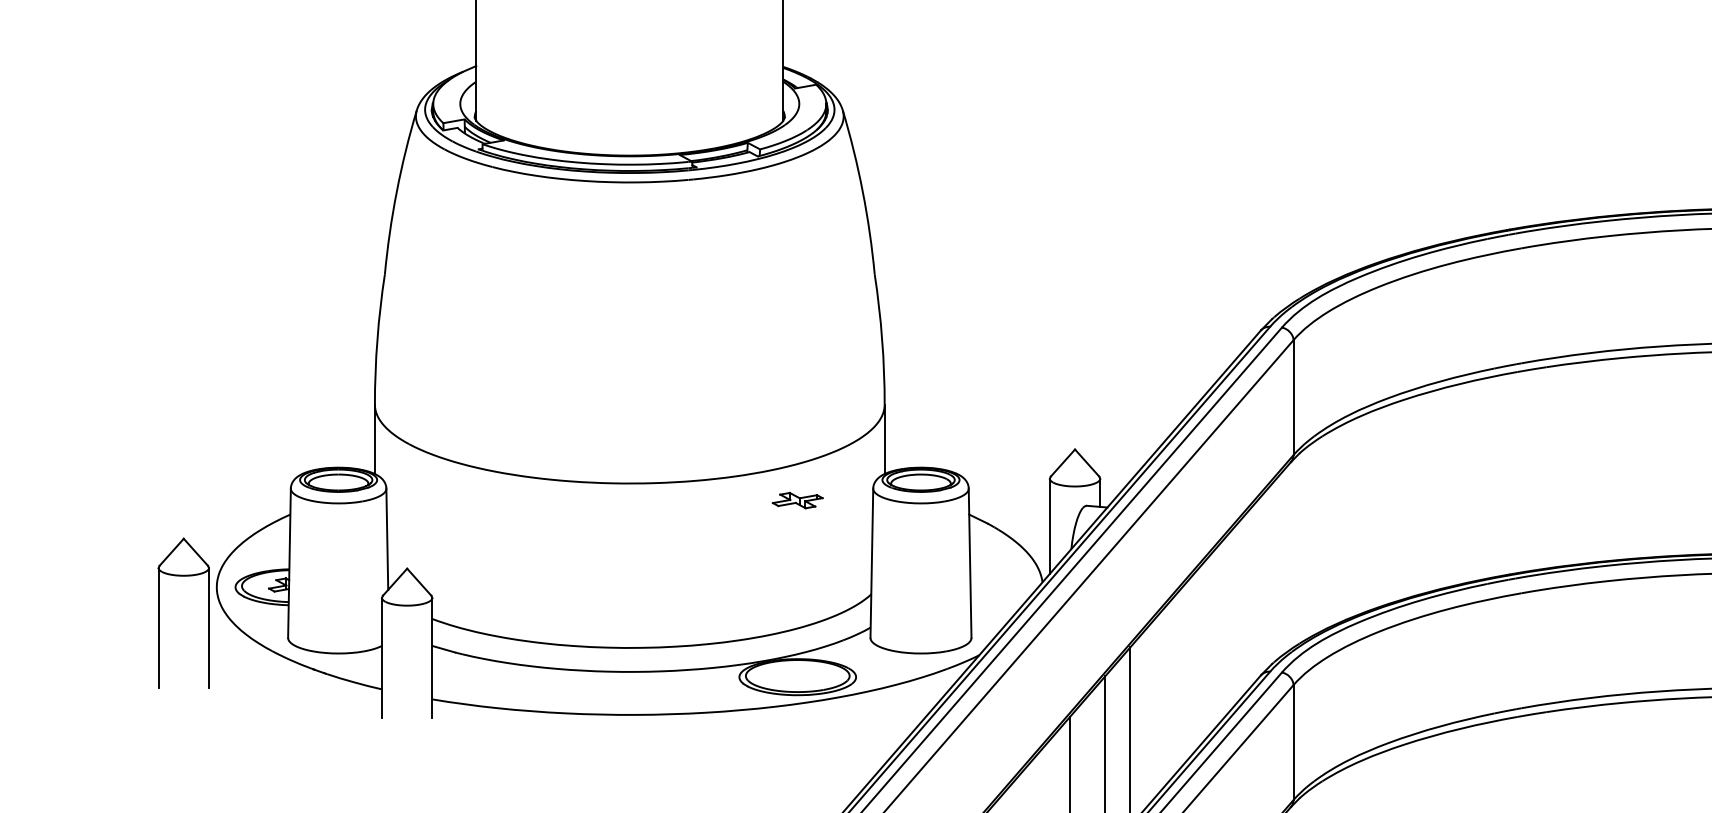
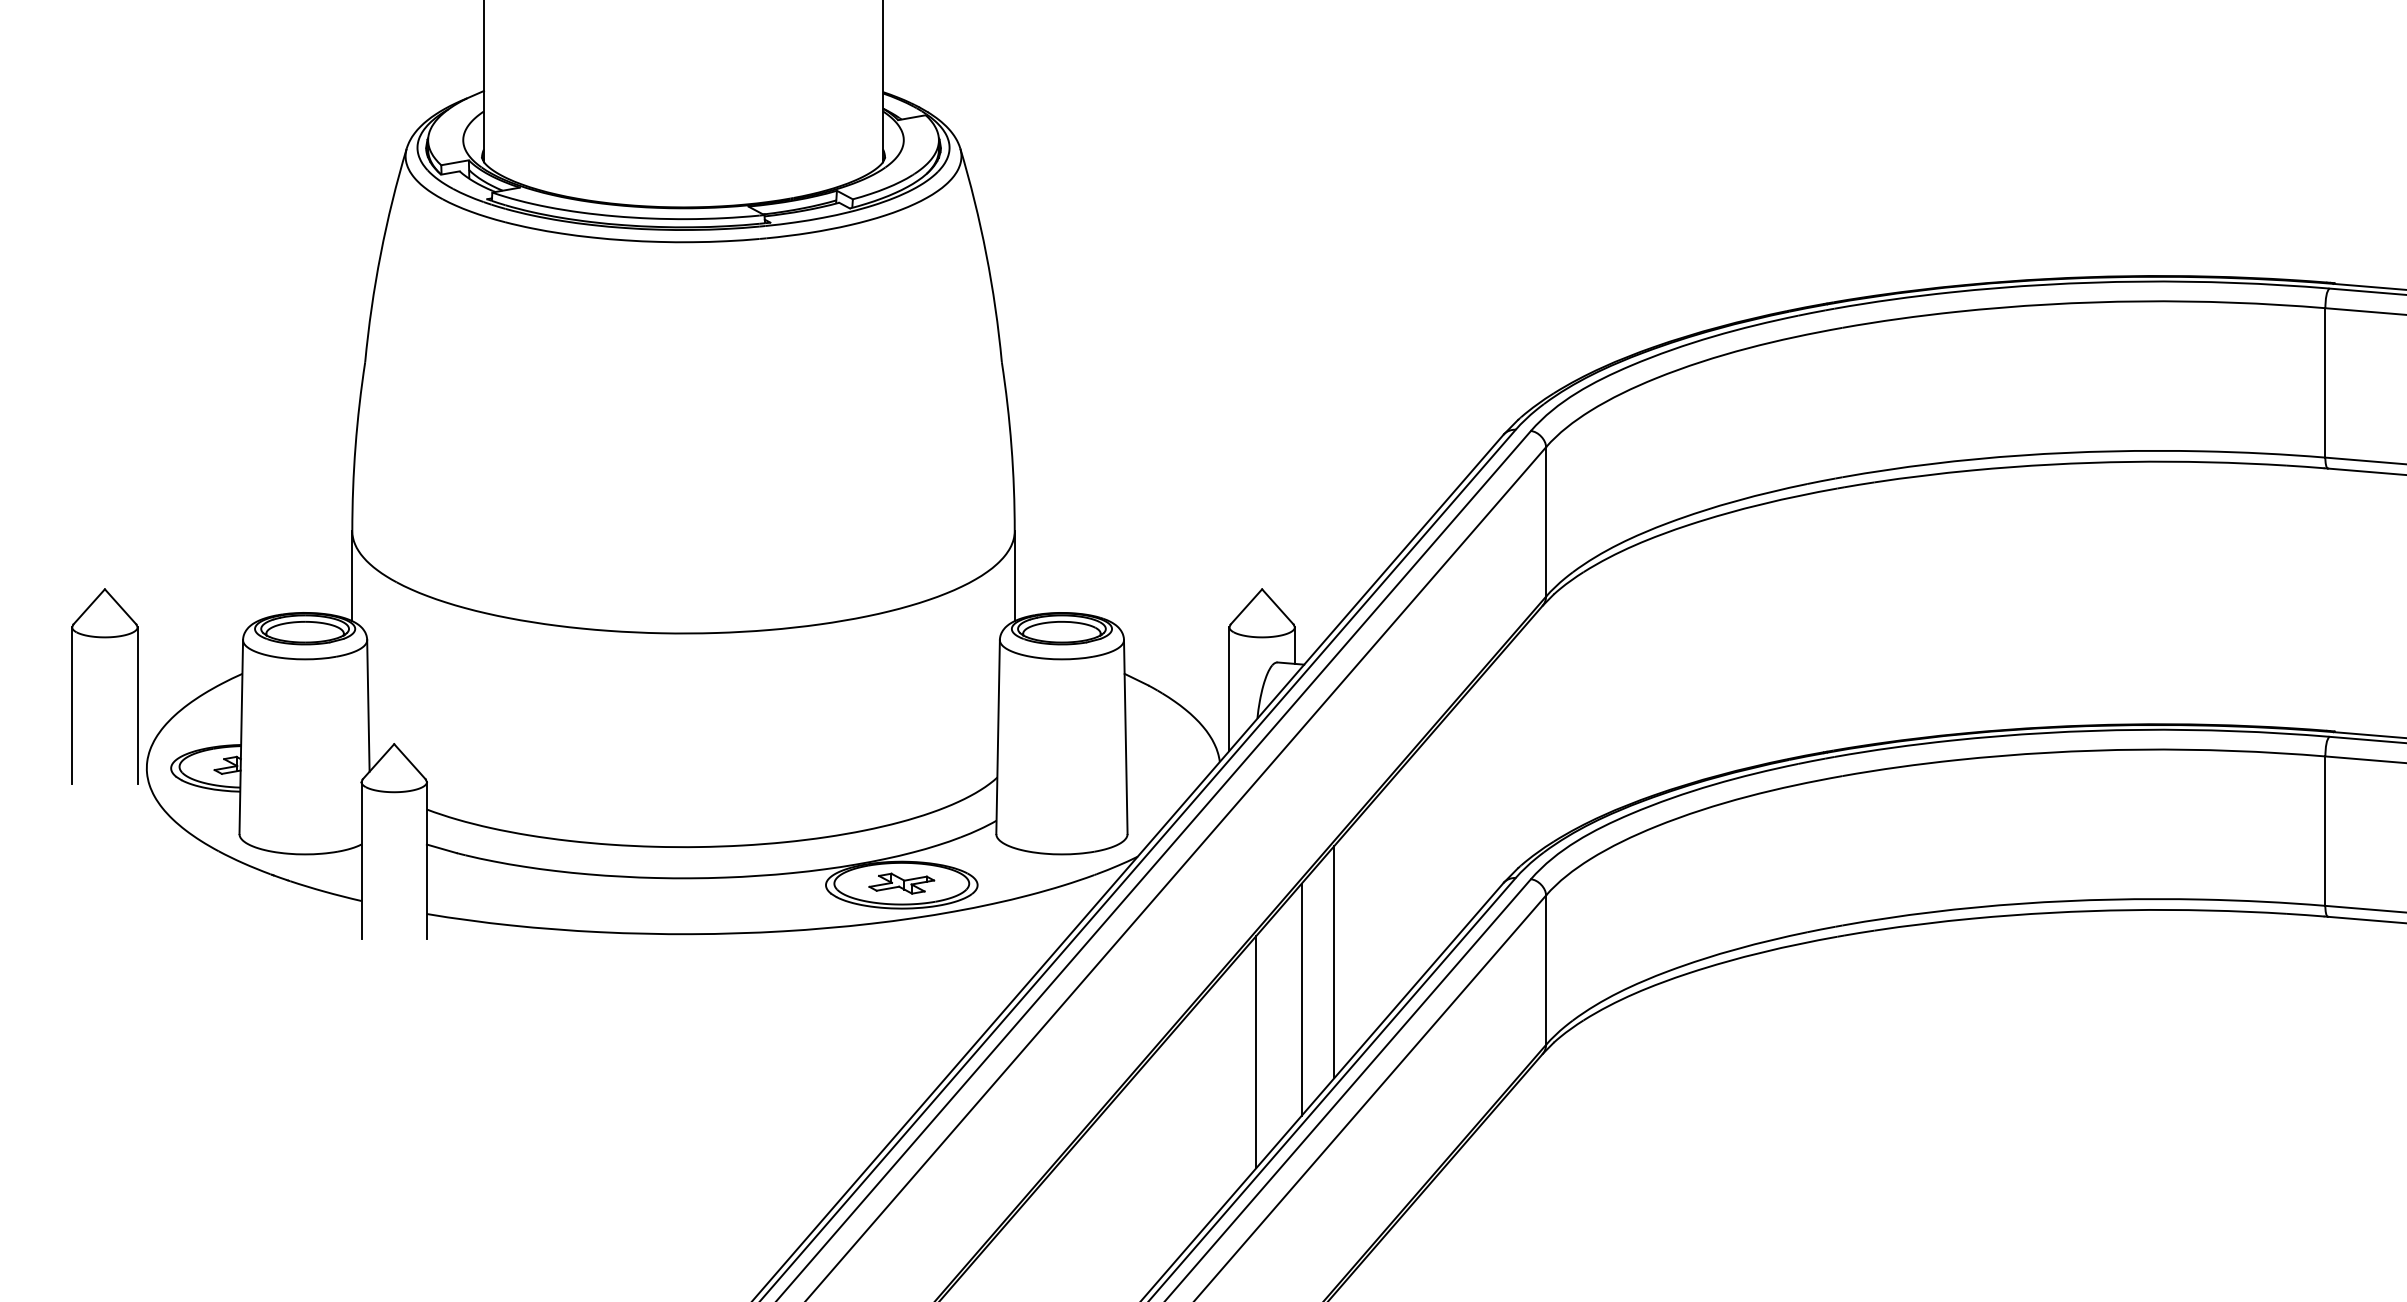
part: (797, 500) -> (901, 883), moved
part: (158, 613) -> (72, 686), moved

